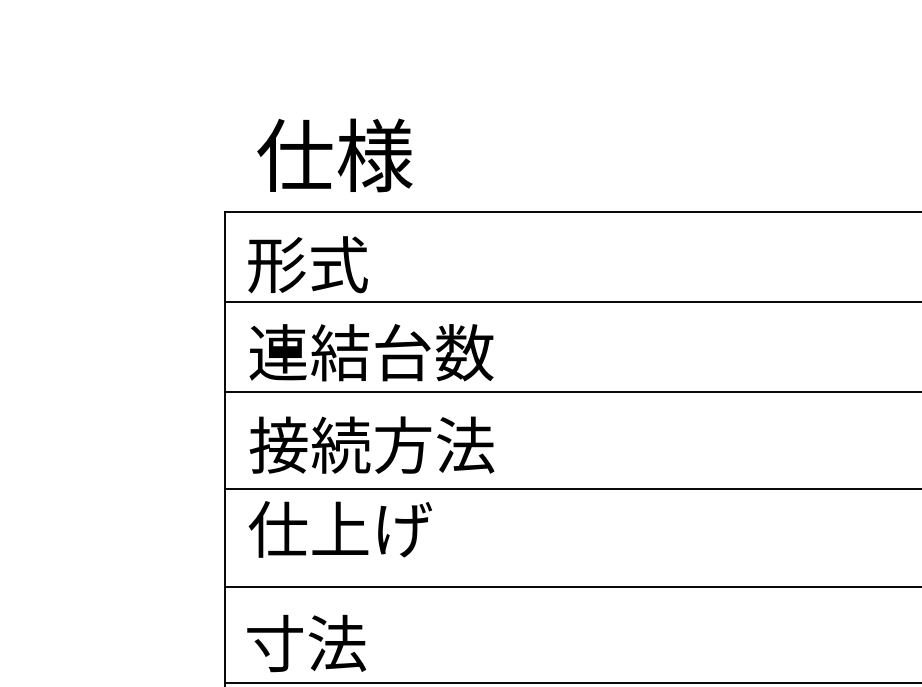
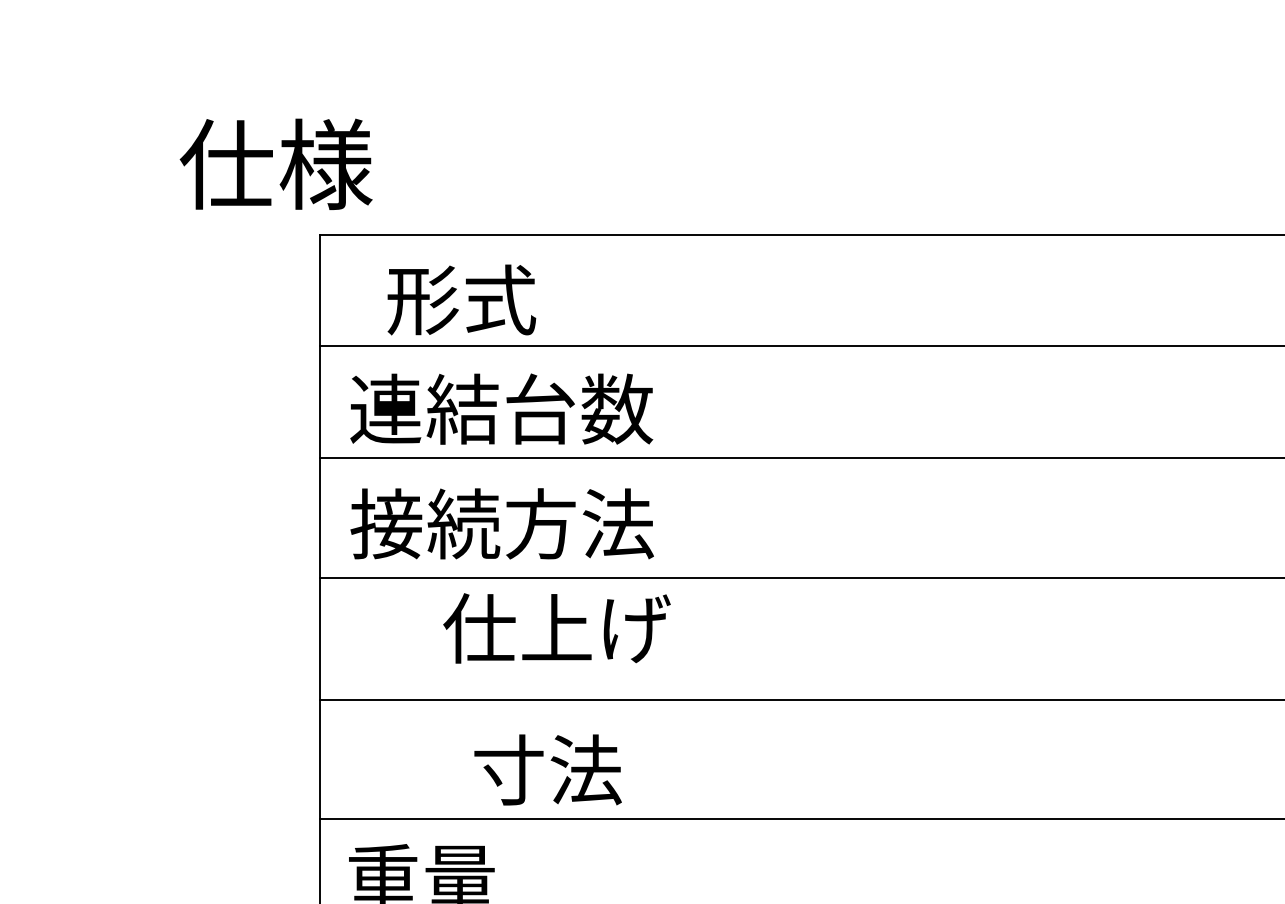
text: (334, 154) -> (275, 163), moved
text: (307, 264) -> (461, 299), moved
text: (340, 529) -> (556, 628), moved
text: (306, 643) -> (547, 769), moved

